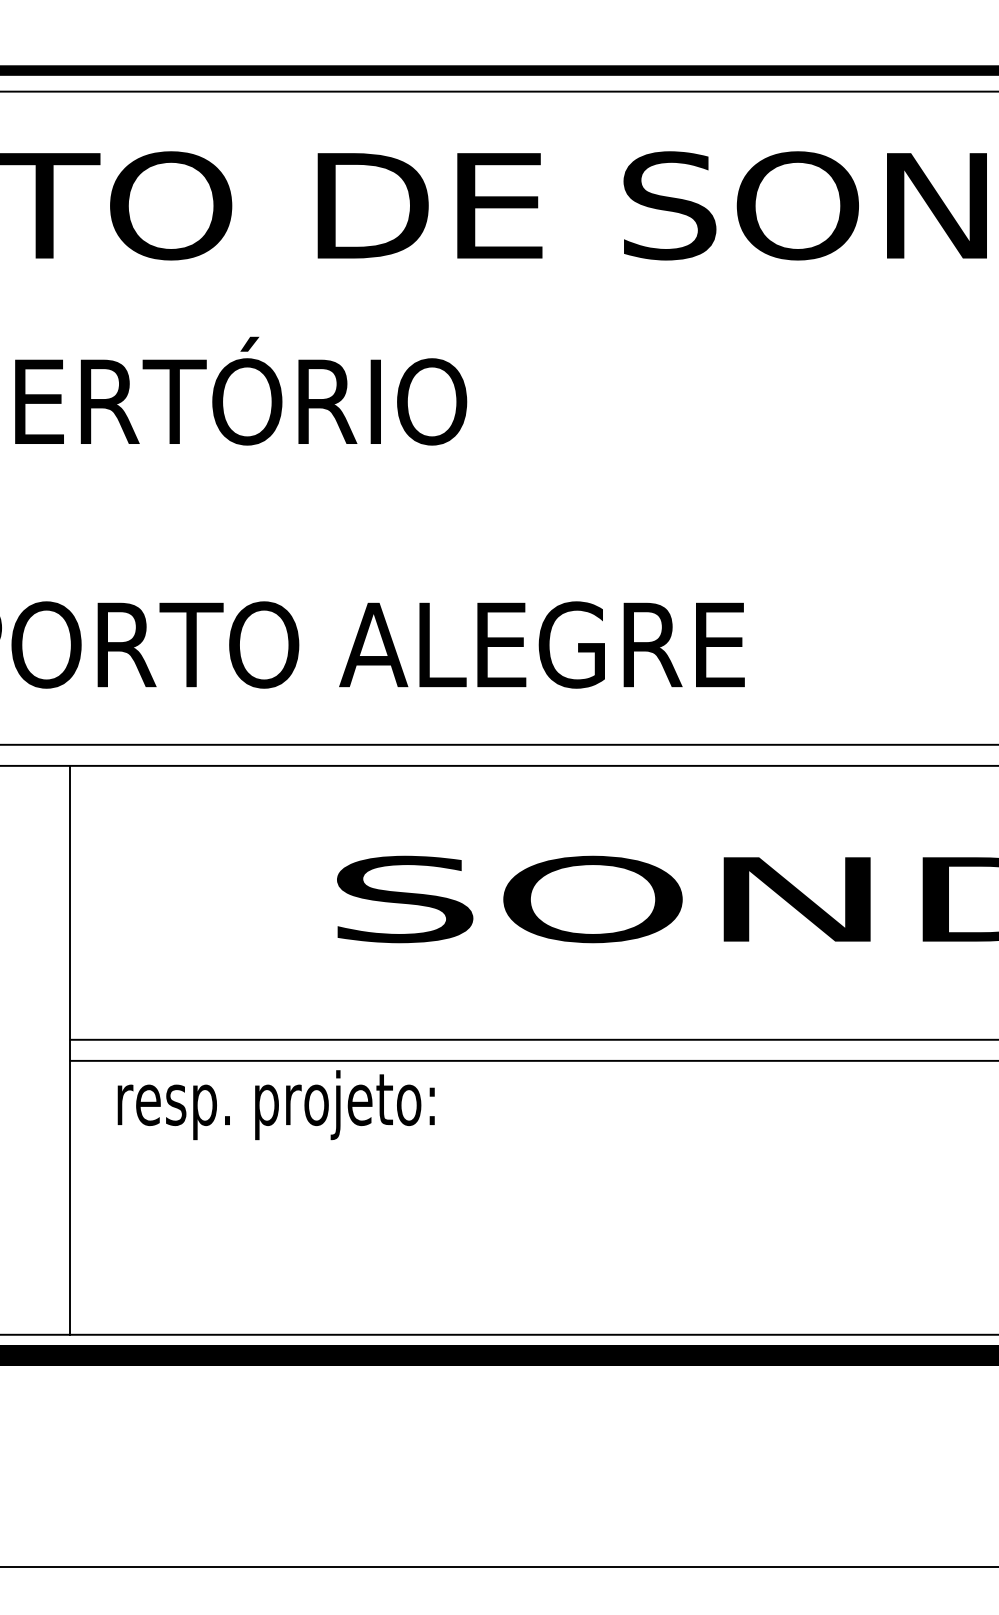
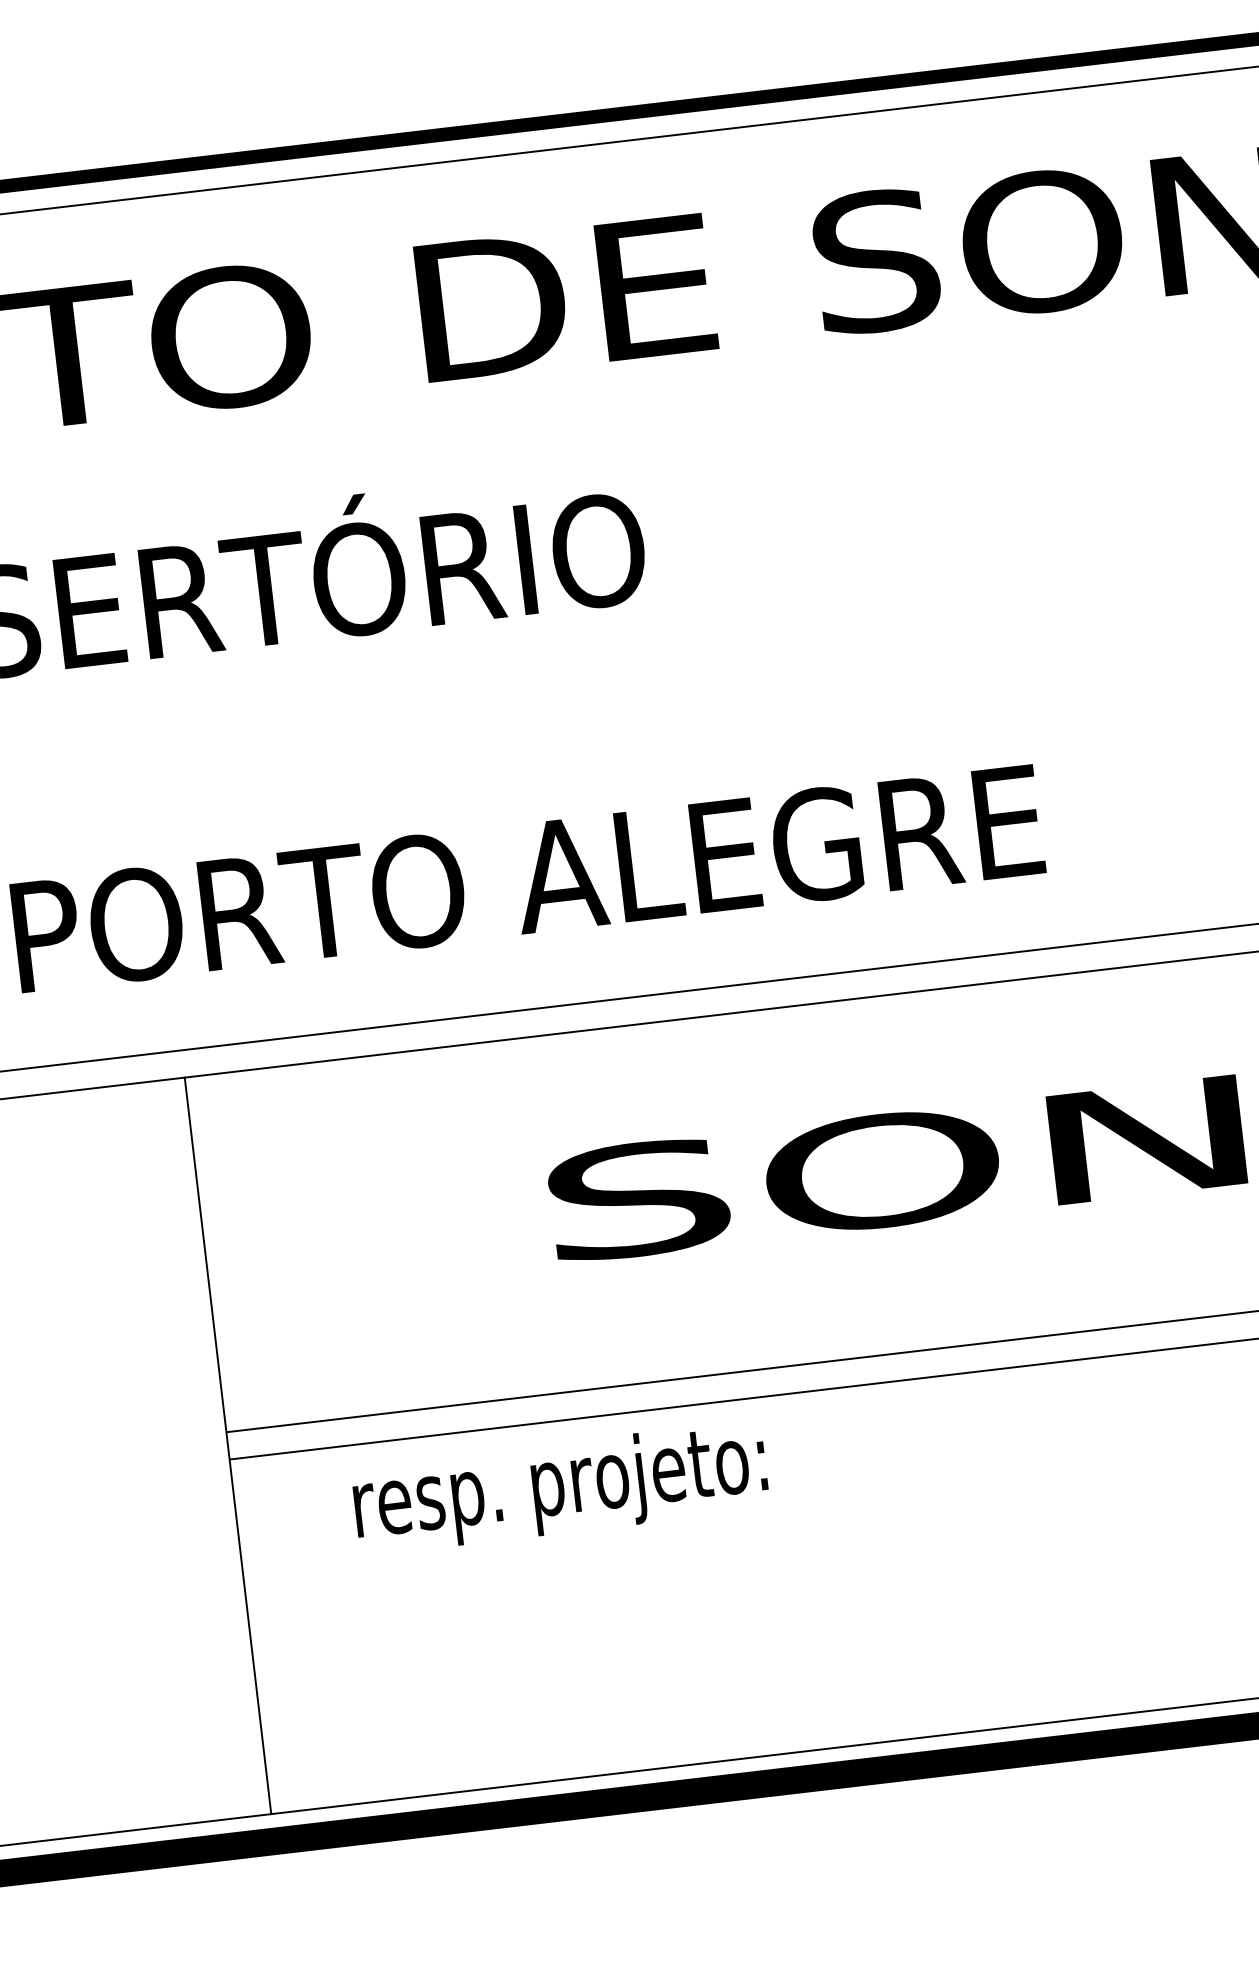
text: (275, 1105) -> (559, 1488), moved

